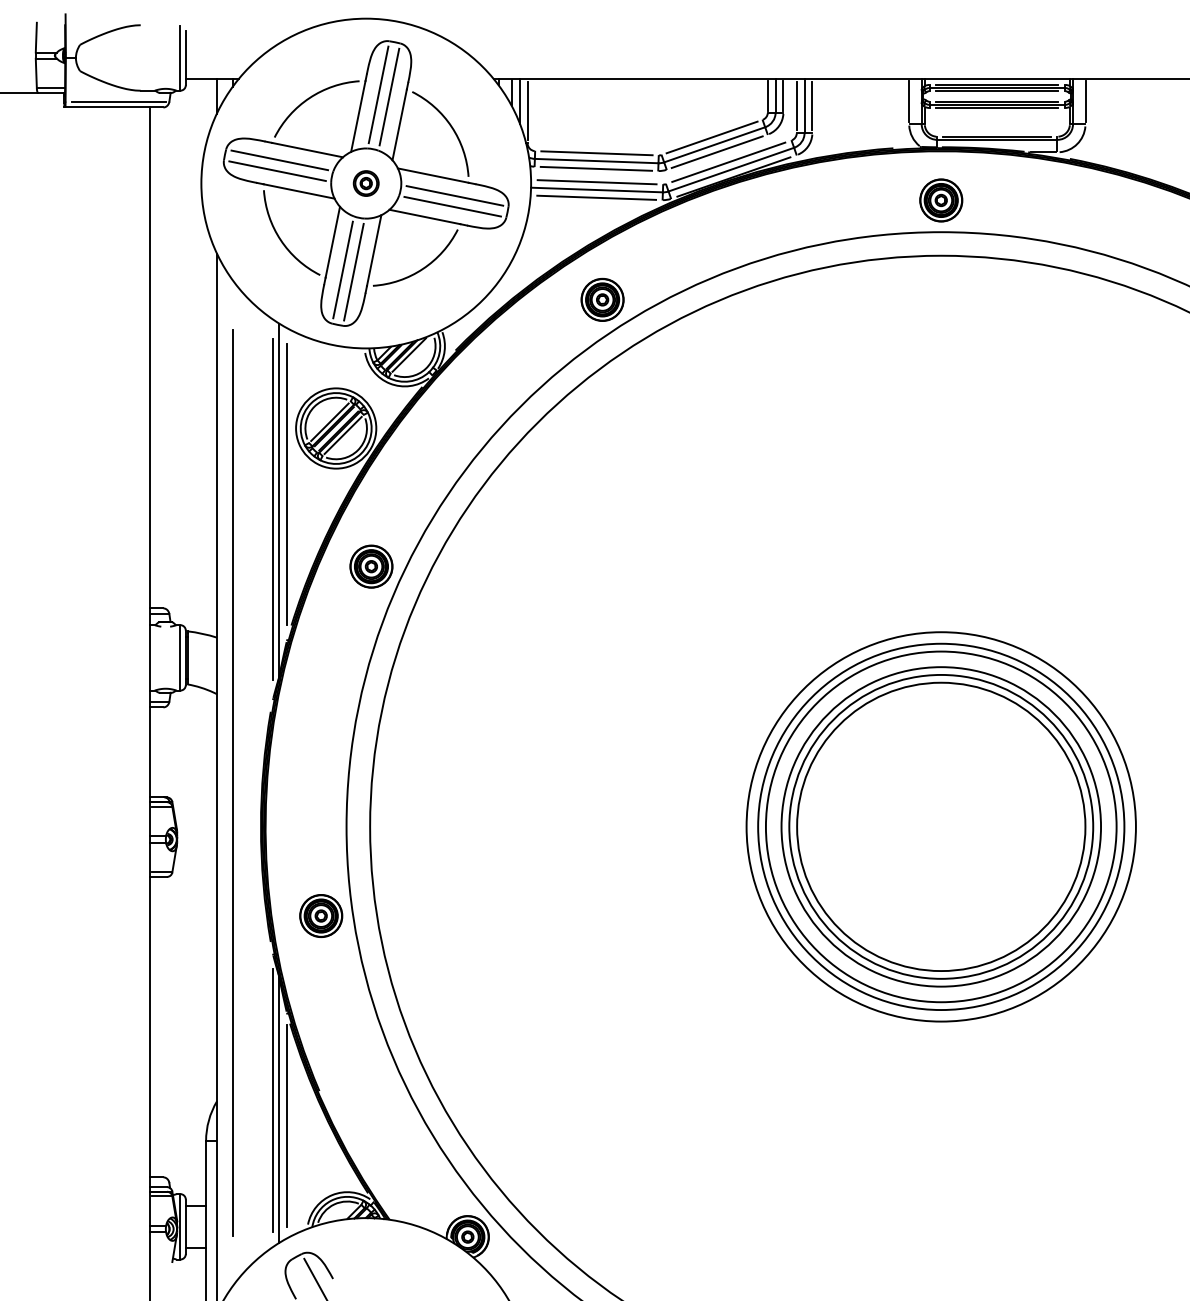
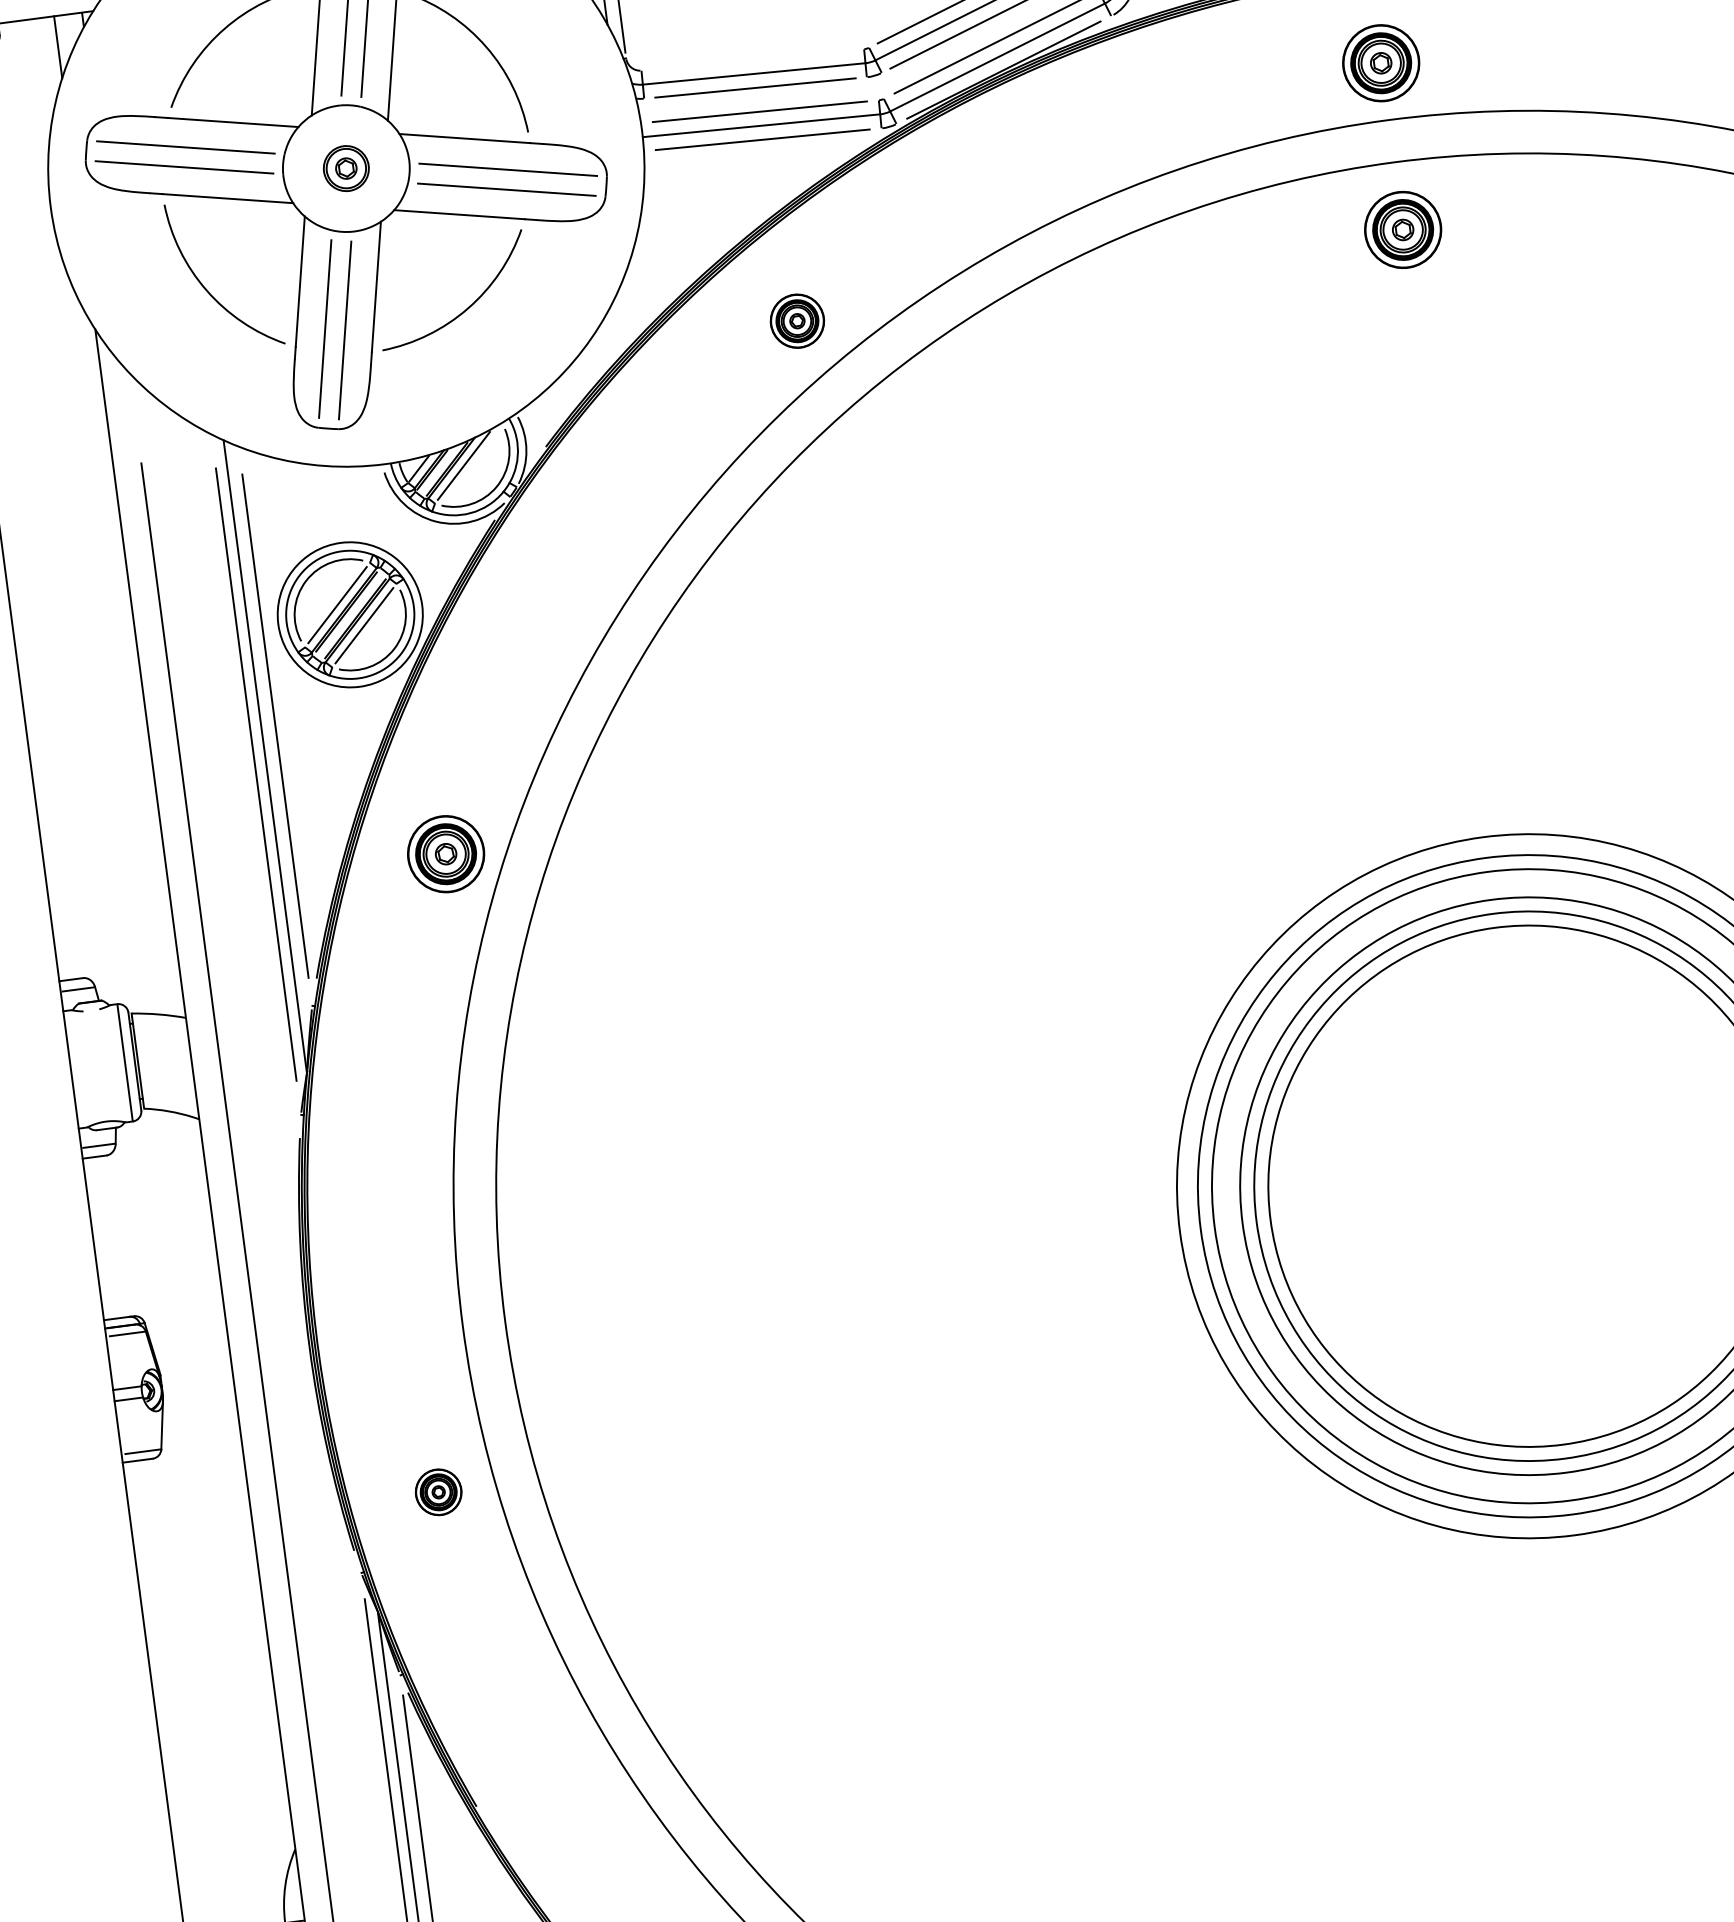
line: (596, 153) -> (752, 60), removed
part: (941, 293) -> (1403, 229), added
part: (602, 299) -> (797, 320), size x0.7
part: (321, 915) -> (438, 1491), size x0.6

